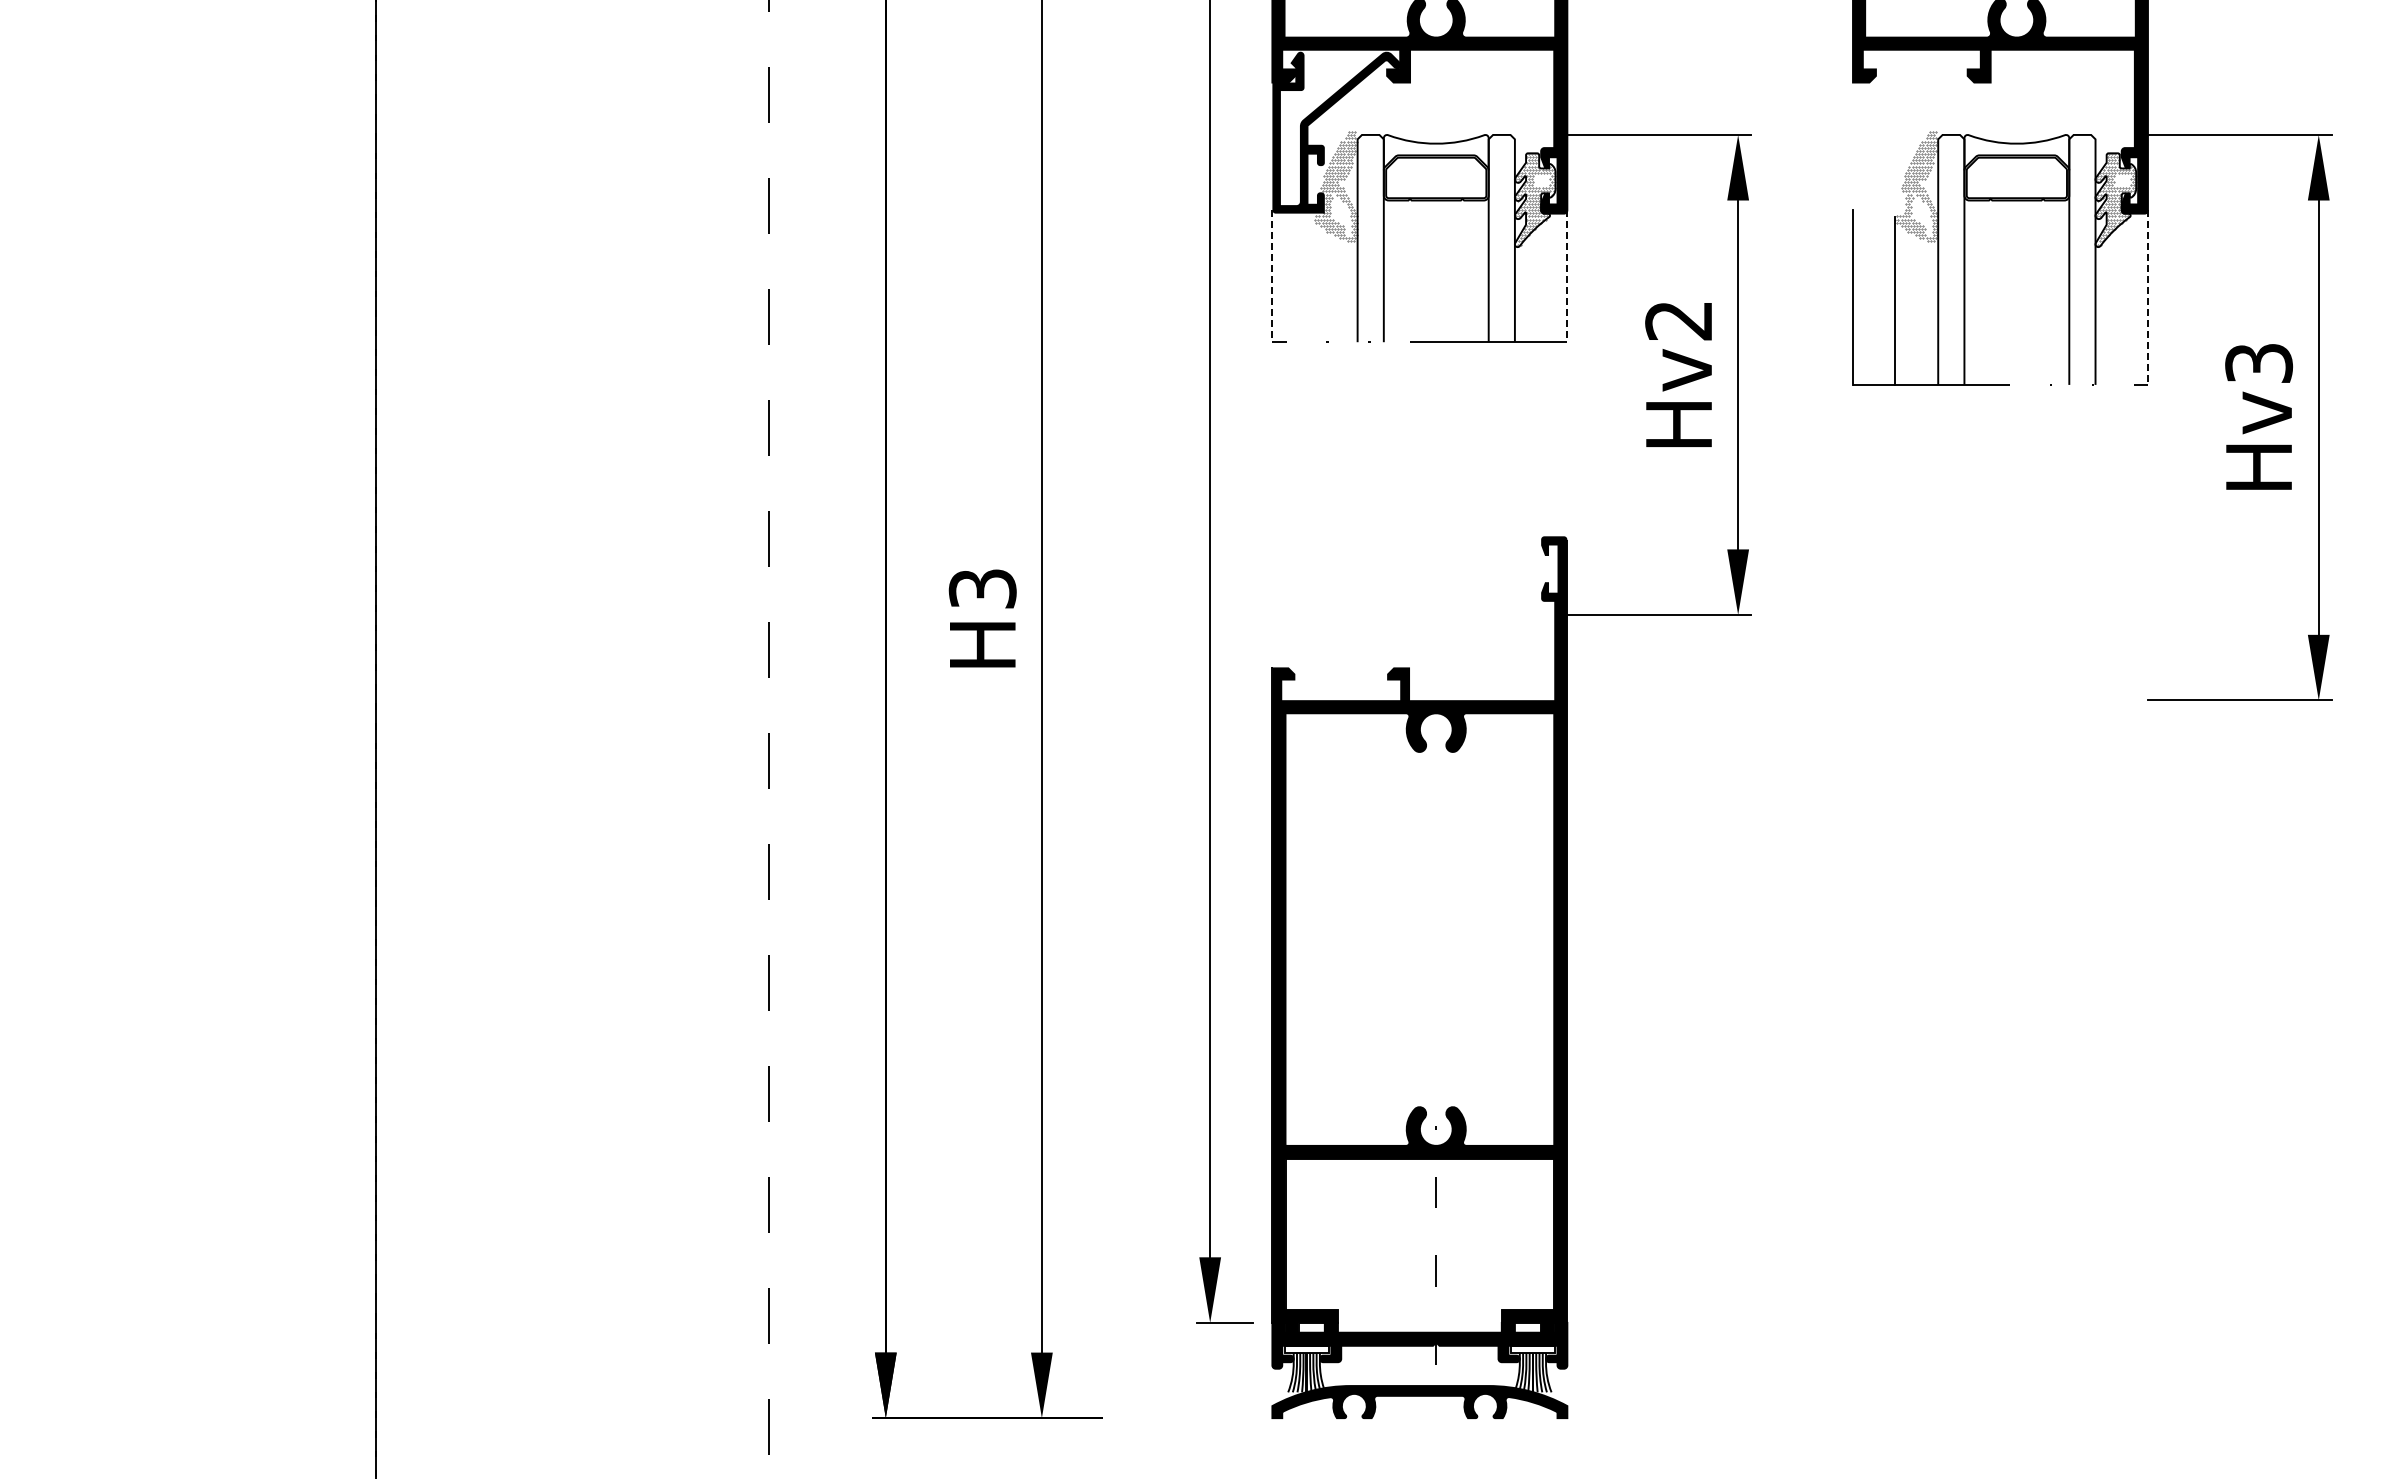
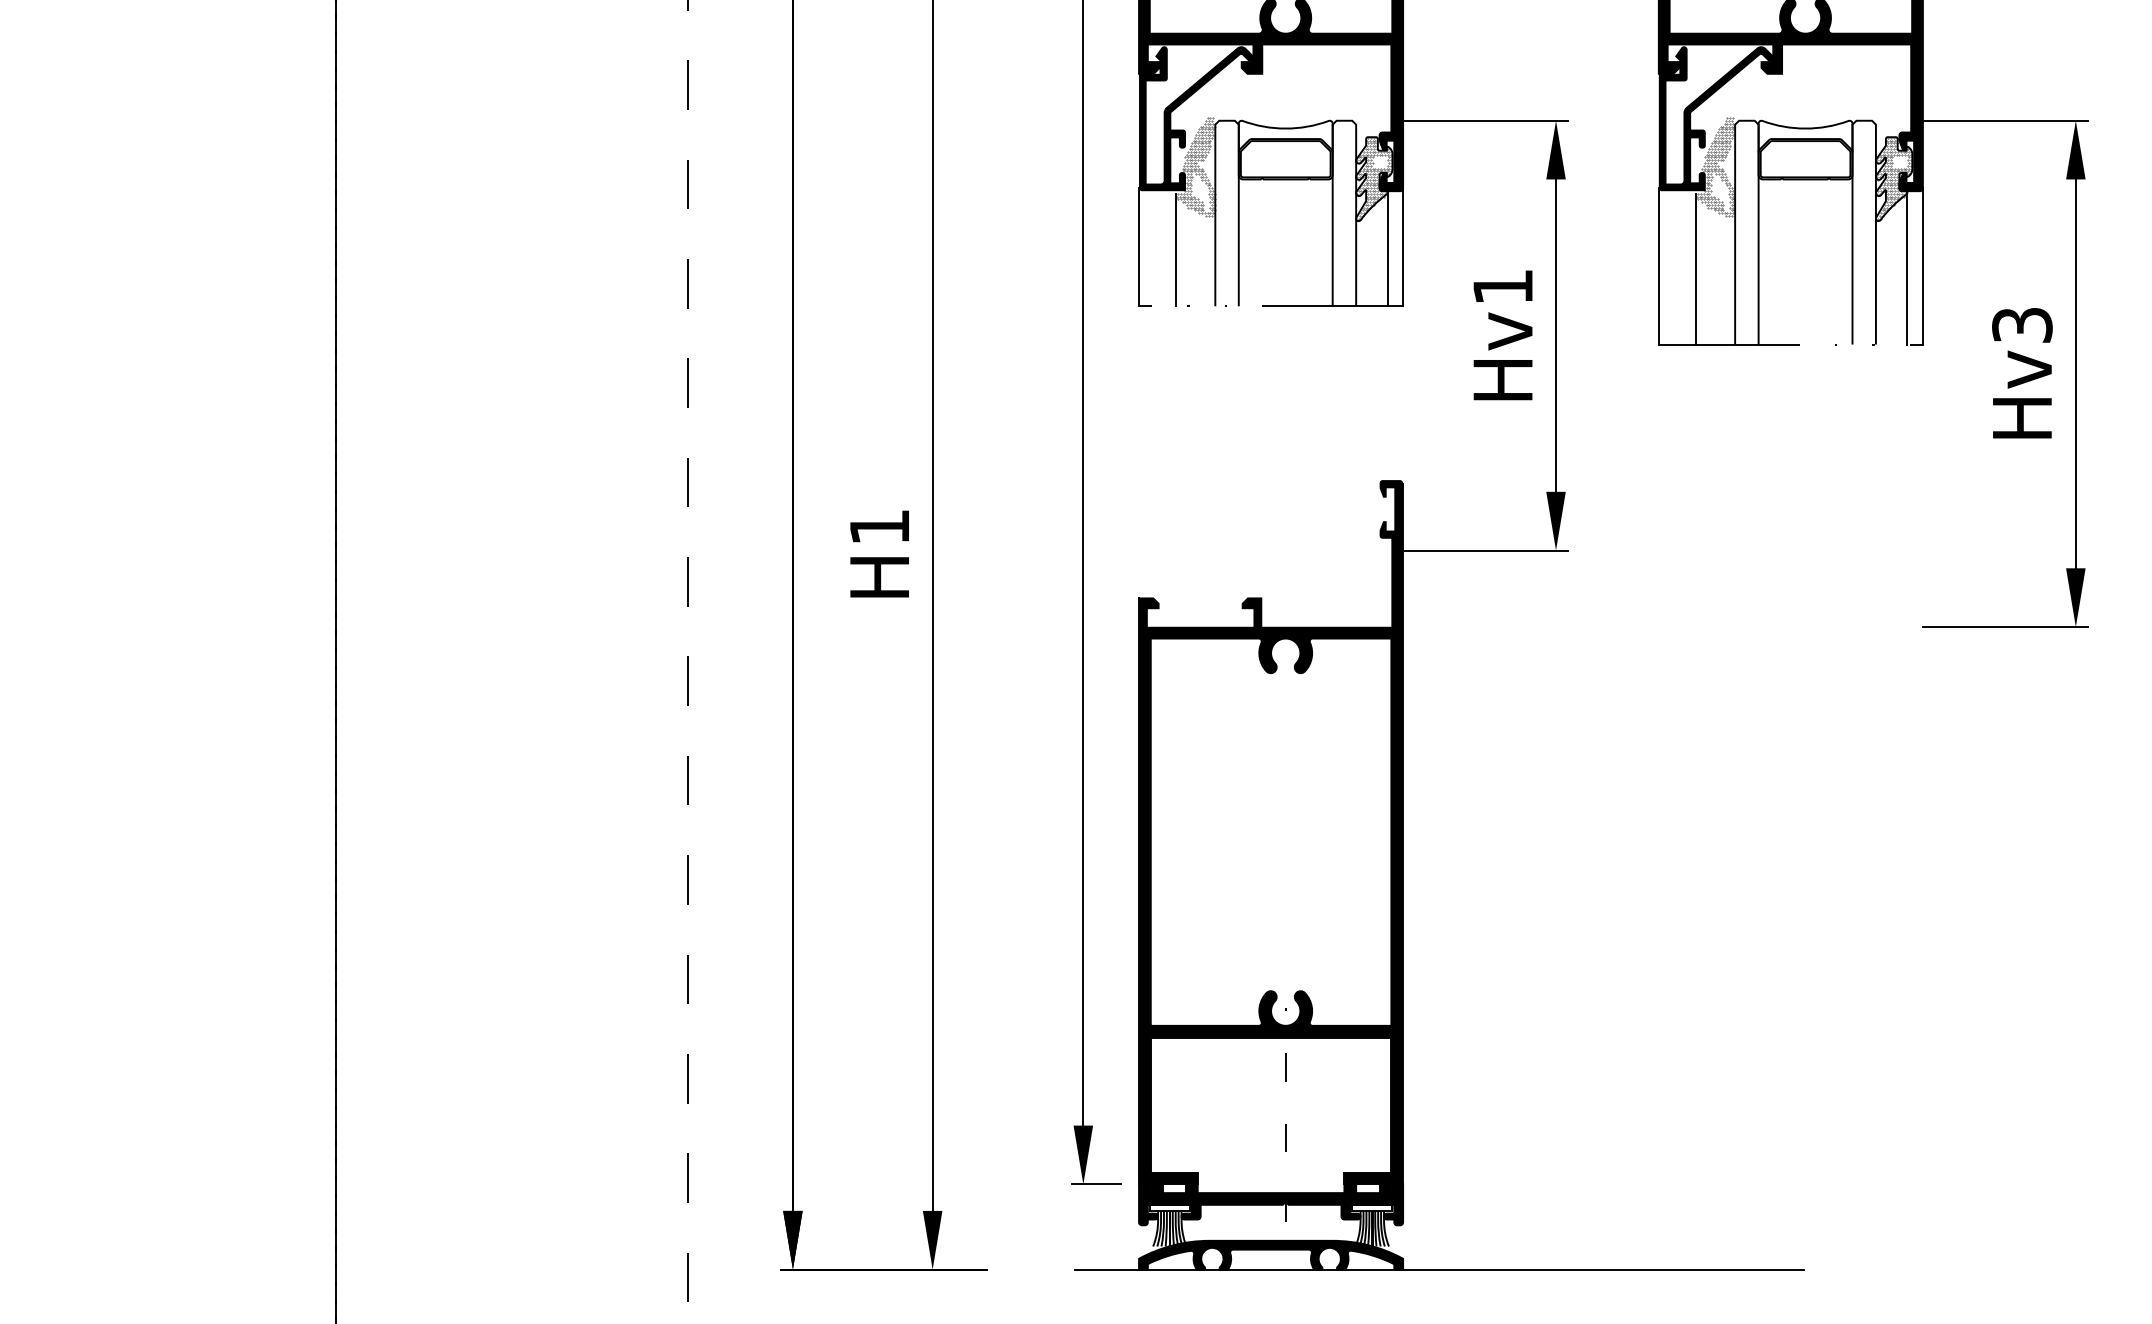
fill: (1917, 132) -> (1716, 118), added
line: (1272, 276) -> (1139, 247), dashed -> solid
line: (1567, 276) -> (1403, 247), dashed -> solid
line: (1550, 278) -> (1388, 249), added
line: (1314, 279) -> (1176, 250), added
line: (2147, 298) -> (1922, 267), dashed -> solid
line: (2130, 299) -> (1907, 268), added
text: (1678, 321) -> (1502, 287), Hv2 -> Hv1
text: (982, 588) -> (879, 526), H3 -> H1
line: (1608, 1418) -> (1439, 1269), added

